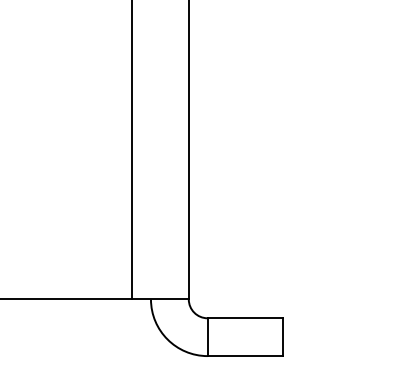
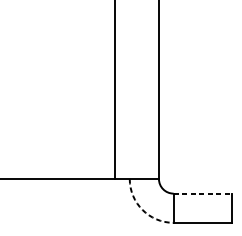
line: (245, 318) -> (202, 193), solid -> dashed
arc: (167, 339) -> (142, 210), solid -> dashed

